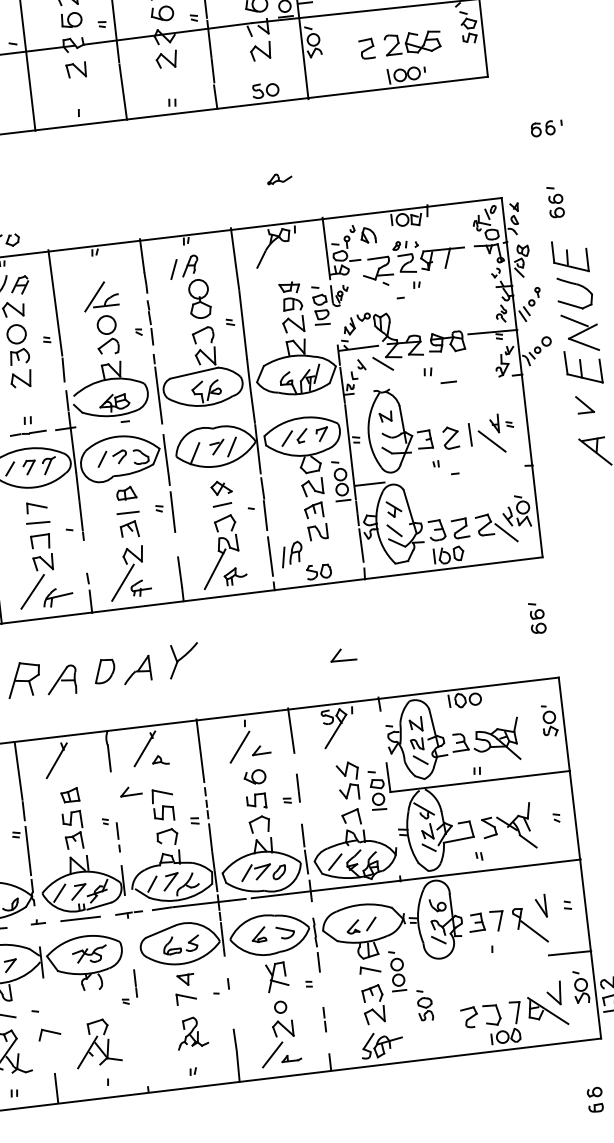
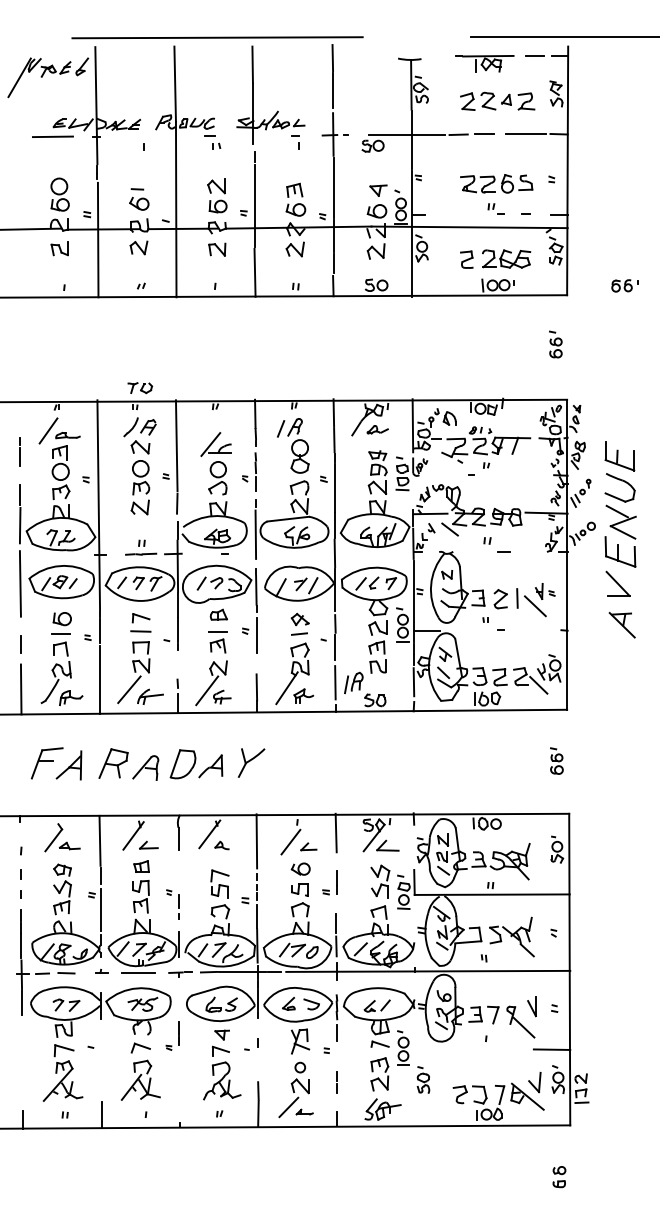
part: (545, 128) -> (624, 285), moved
part: (279, 178) -> (377, 429), moved
part: (555, 202) -> (555, 344), moved
part: (584, 404) -> (617, 583), size x1.67
part: (342, 654) -> (387, 845), moved
part: (104, 671) -> (182, 764), size x1.43
part: (130, 790) -> (148, 844), moved
part: (192, 1032) -> (222, 1080), size x1.43
part: (49, 1033) -> (140, 1047), moved

